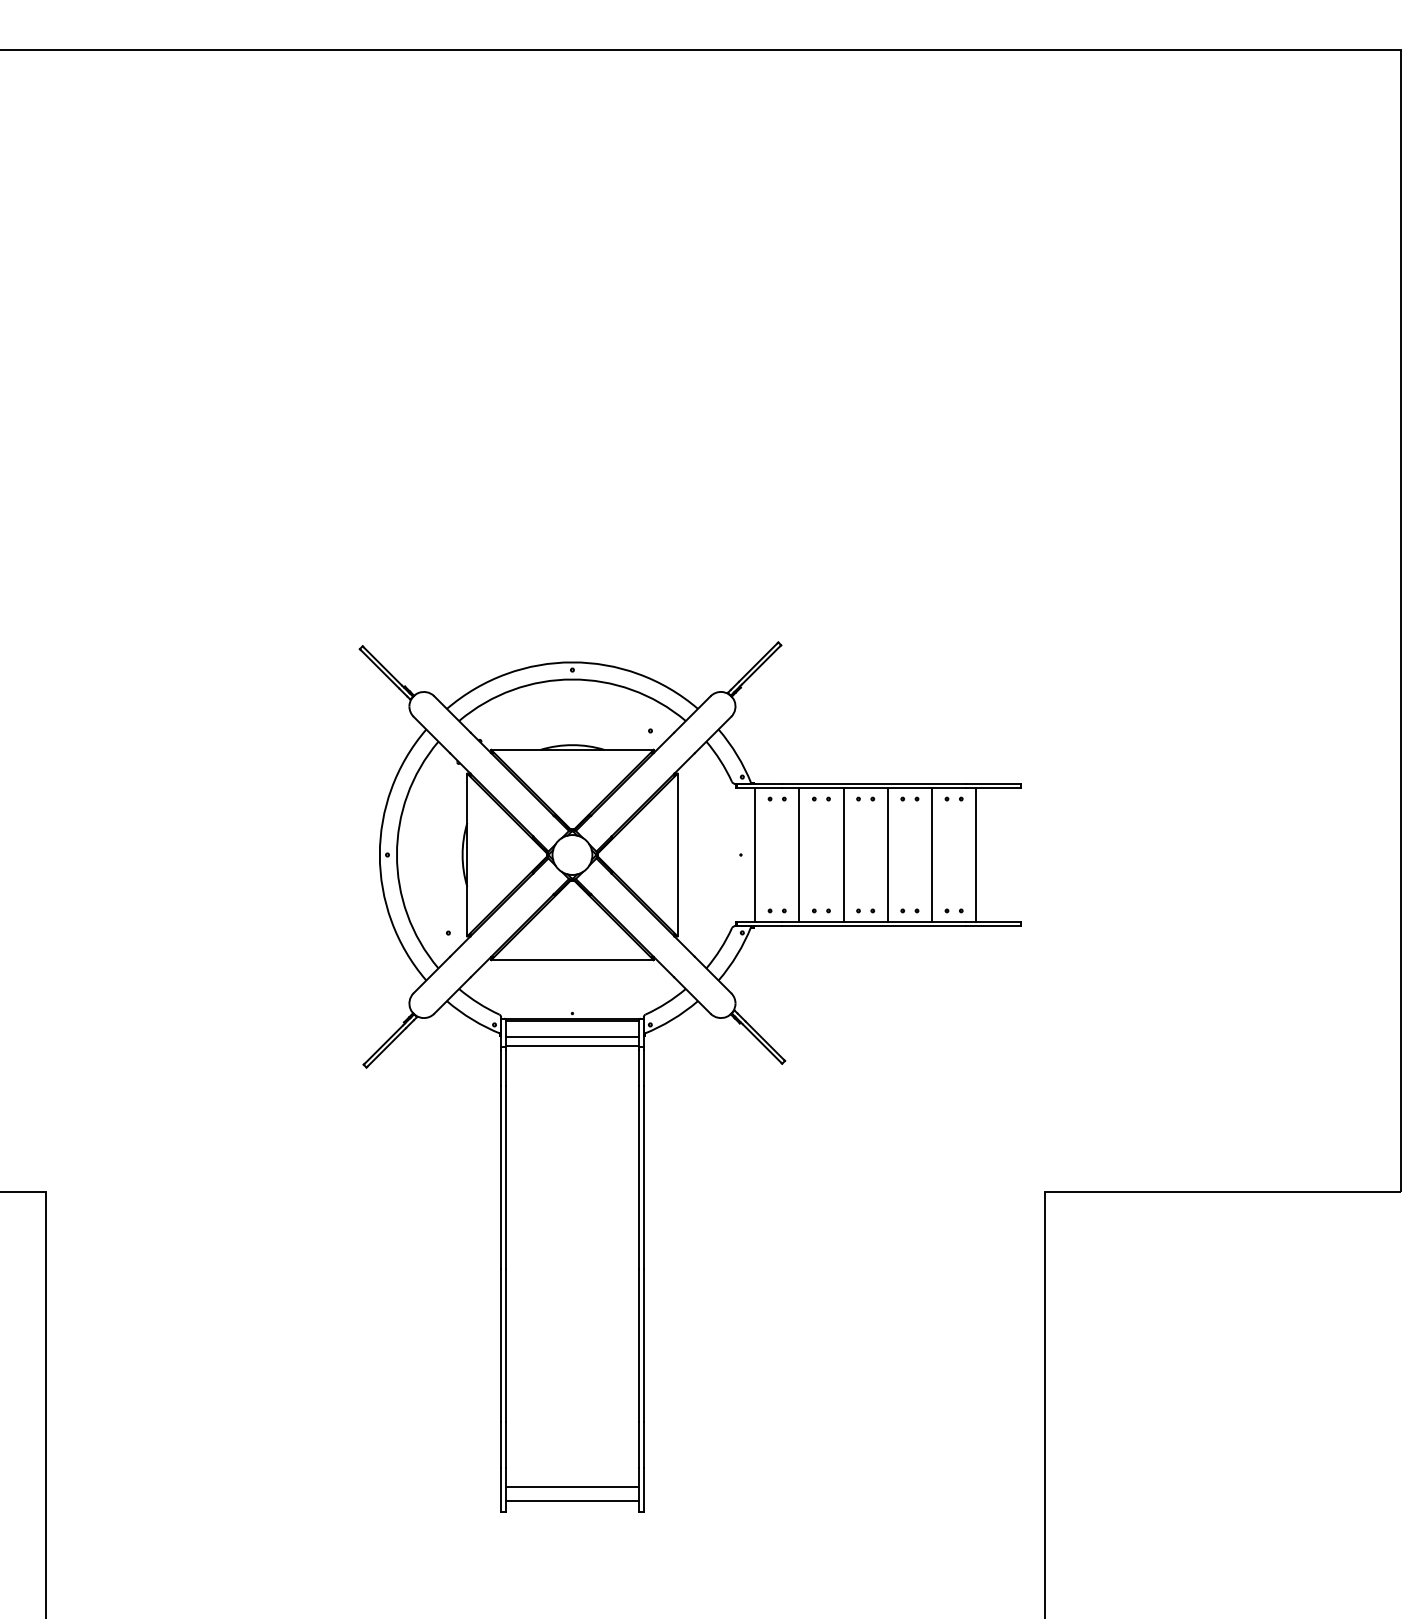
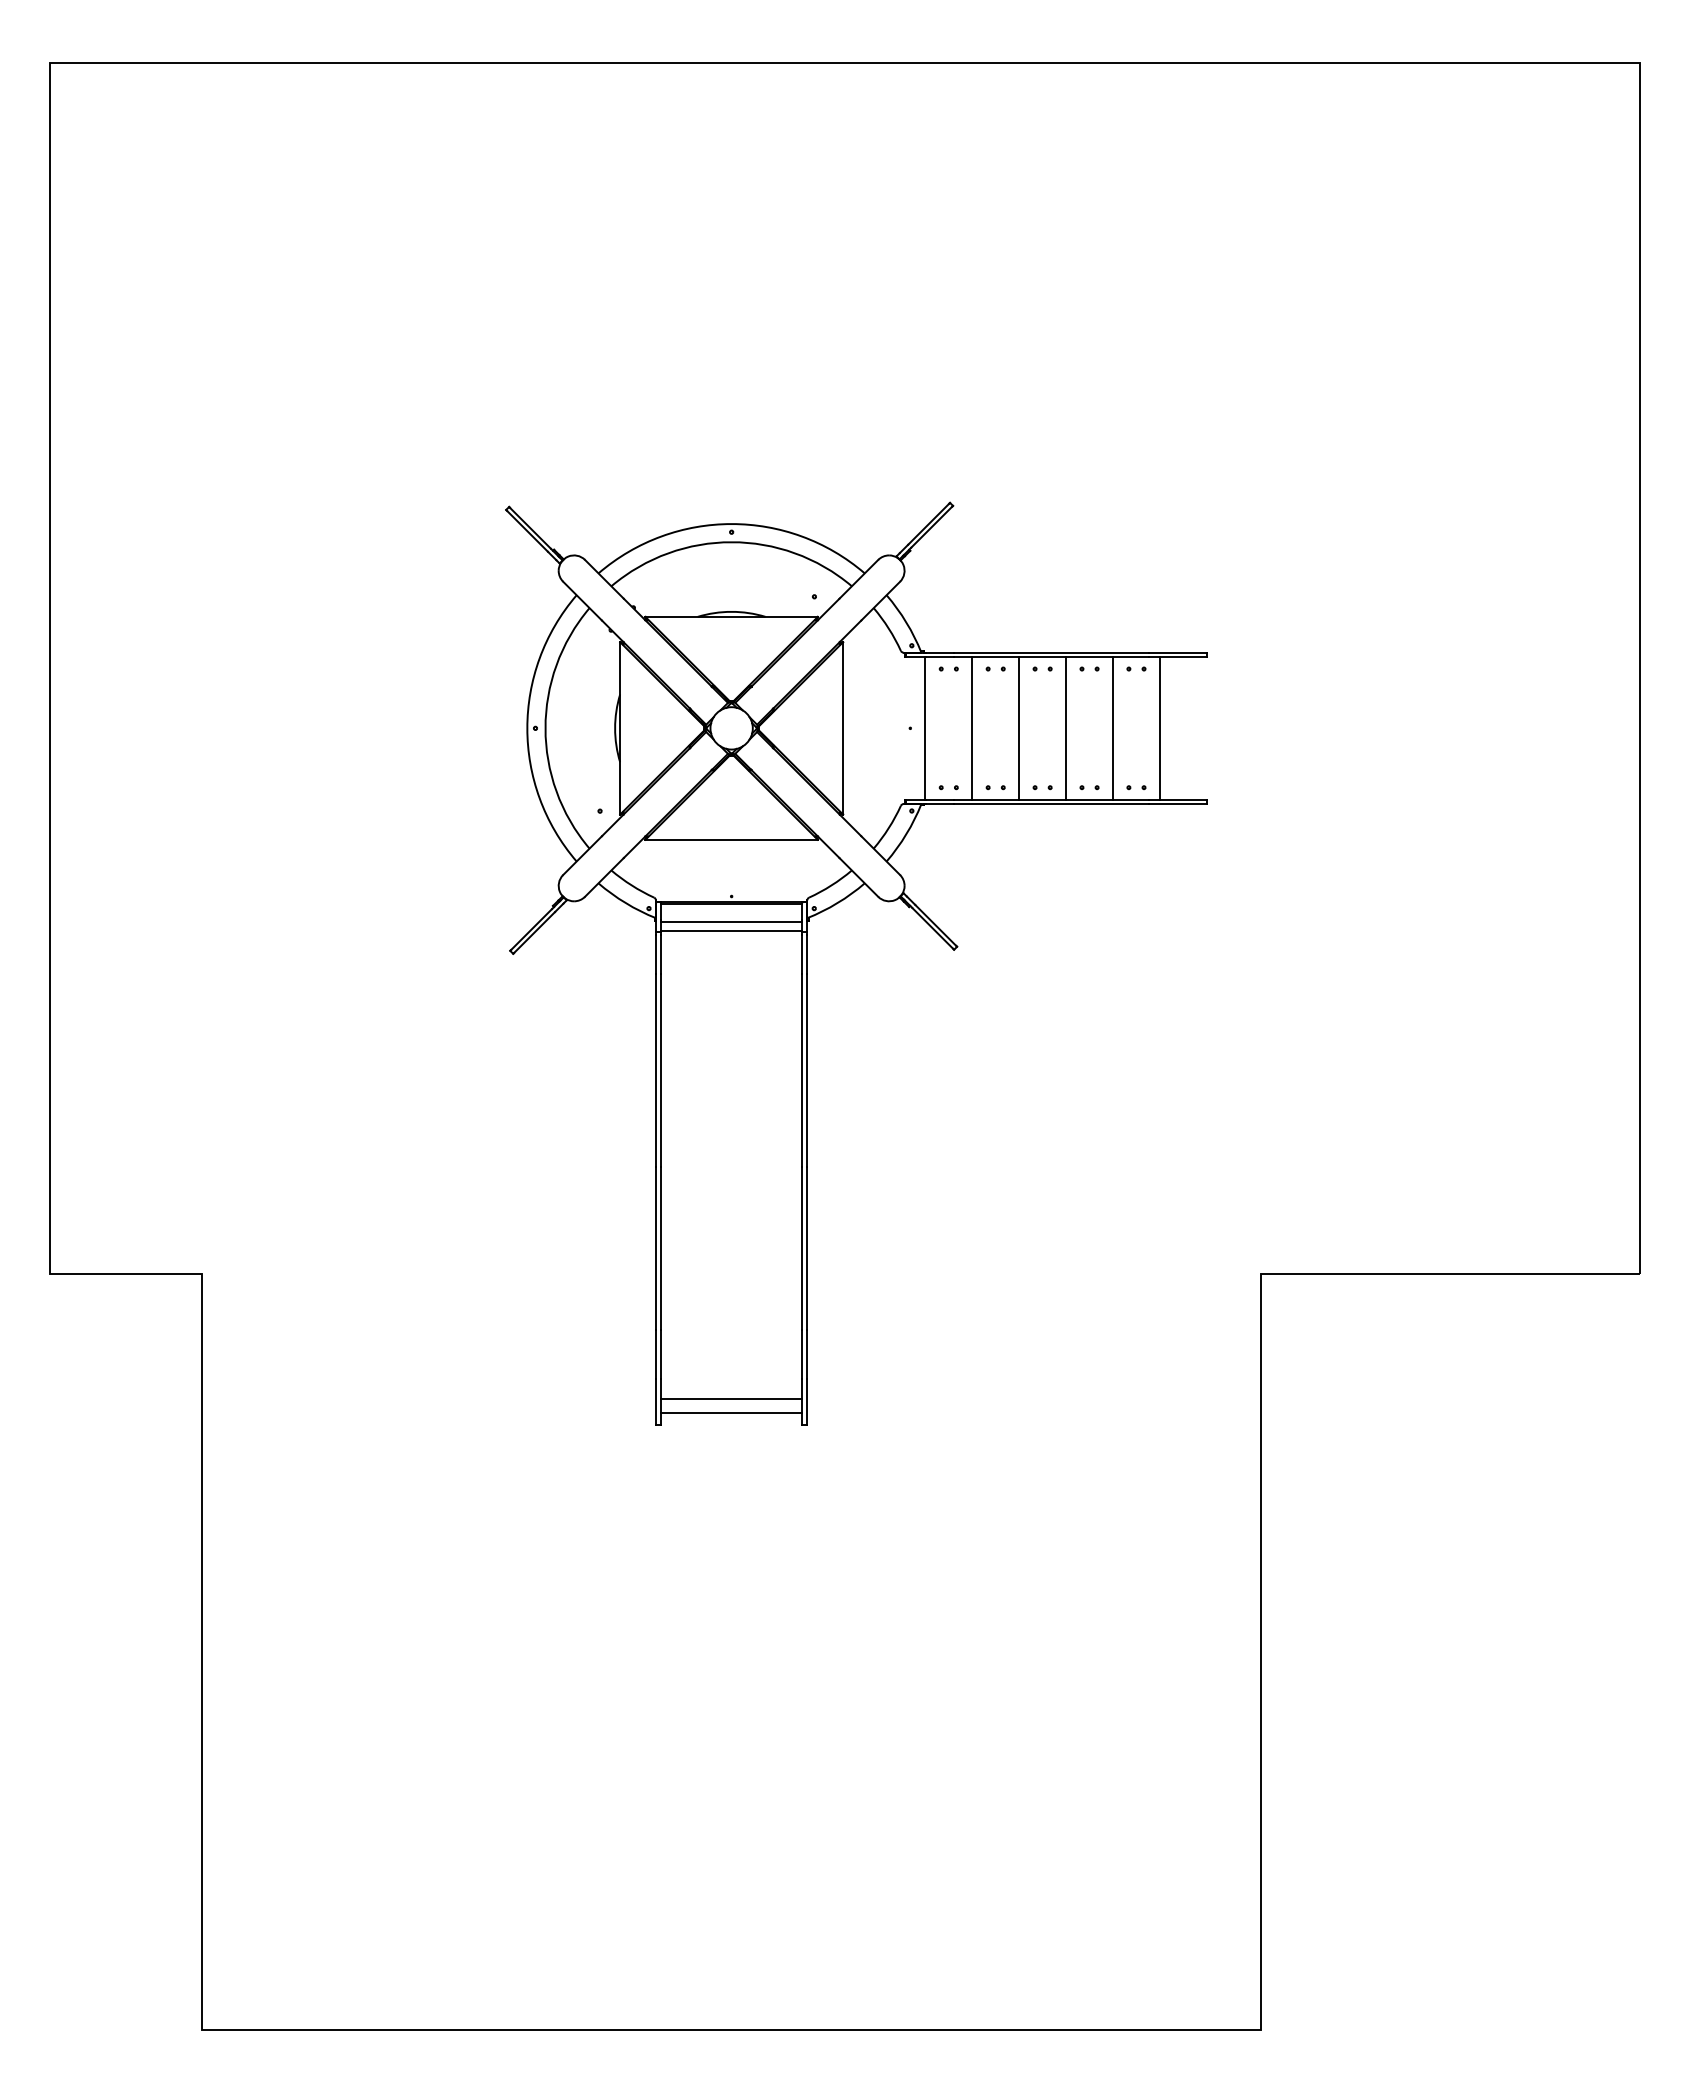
part: (643, 1076) -> (807, 963), moved

